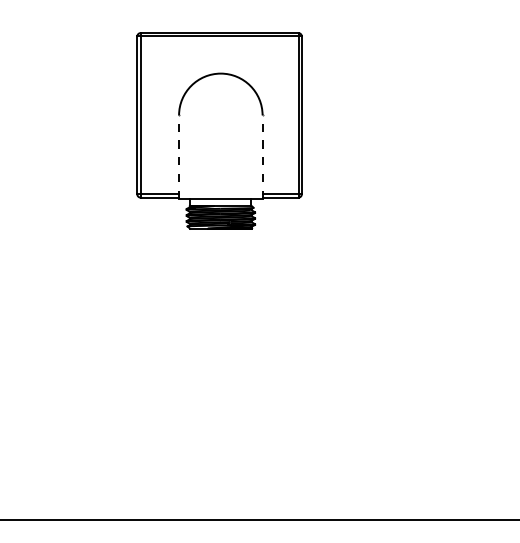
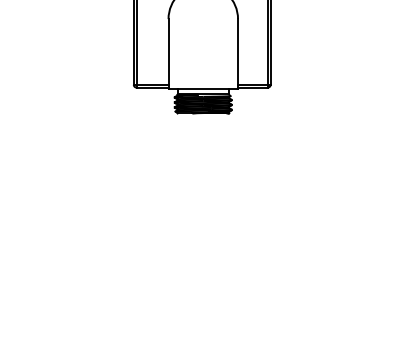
line: (179, 157) -> (168, 54), dashed -> solid
line: (262, 157) -> (237, 54), dashed -> solid

